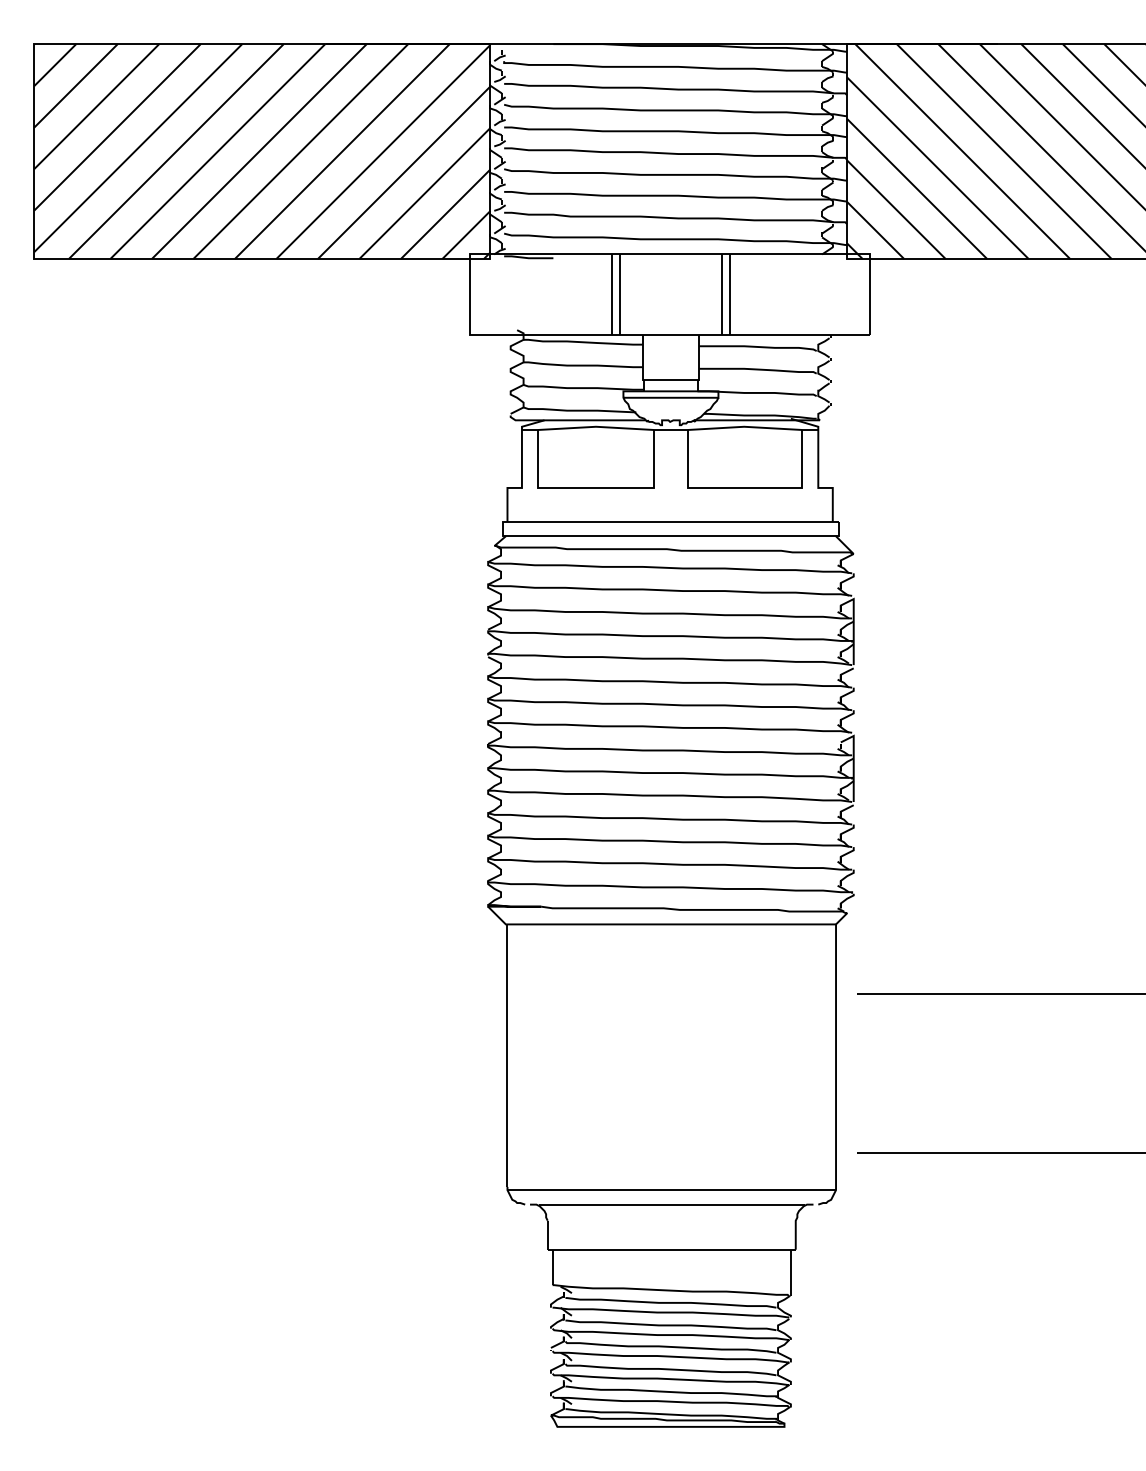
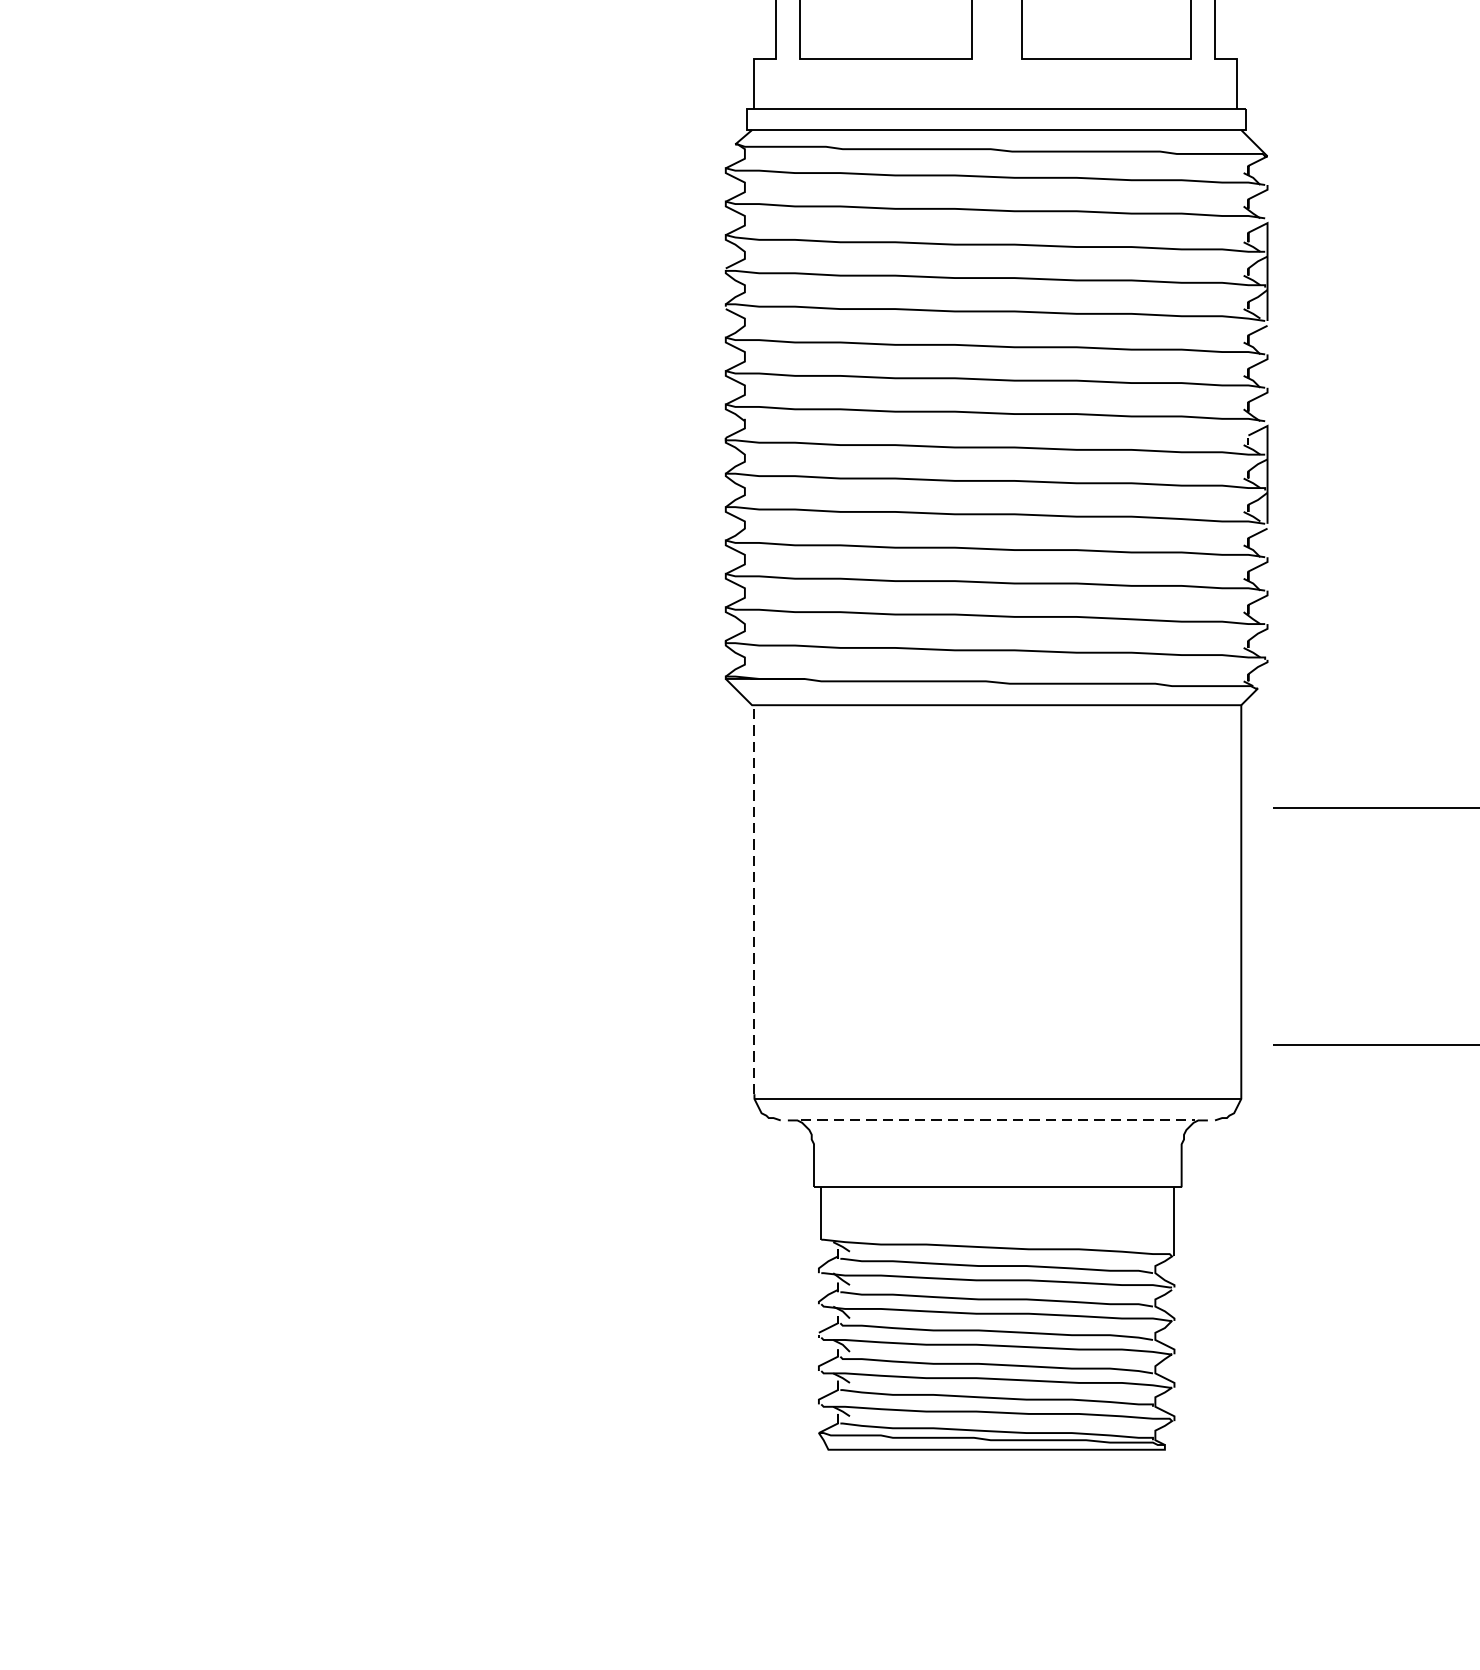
line: (507, 1055) -> (754, 899), solid -> dashed
line: (671, 1204) -> (997, 1120), solid -> dashed

